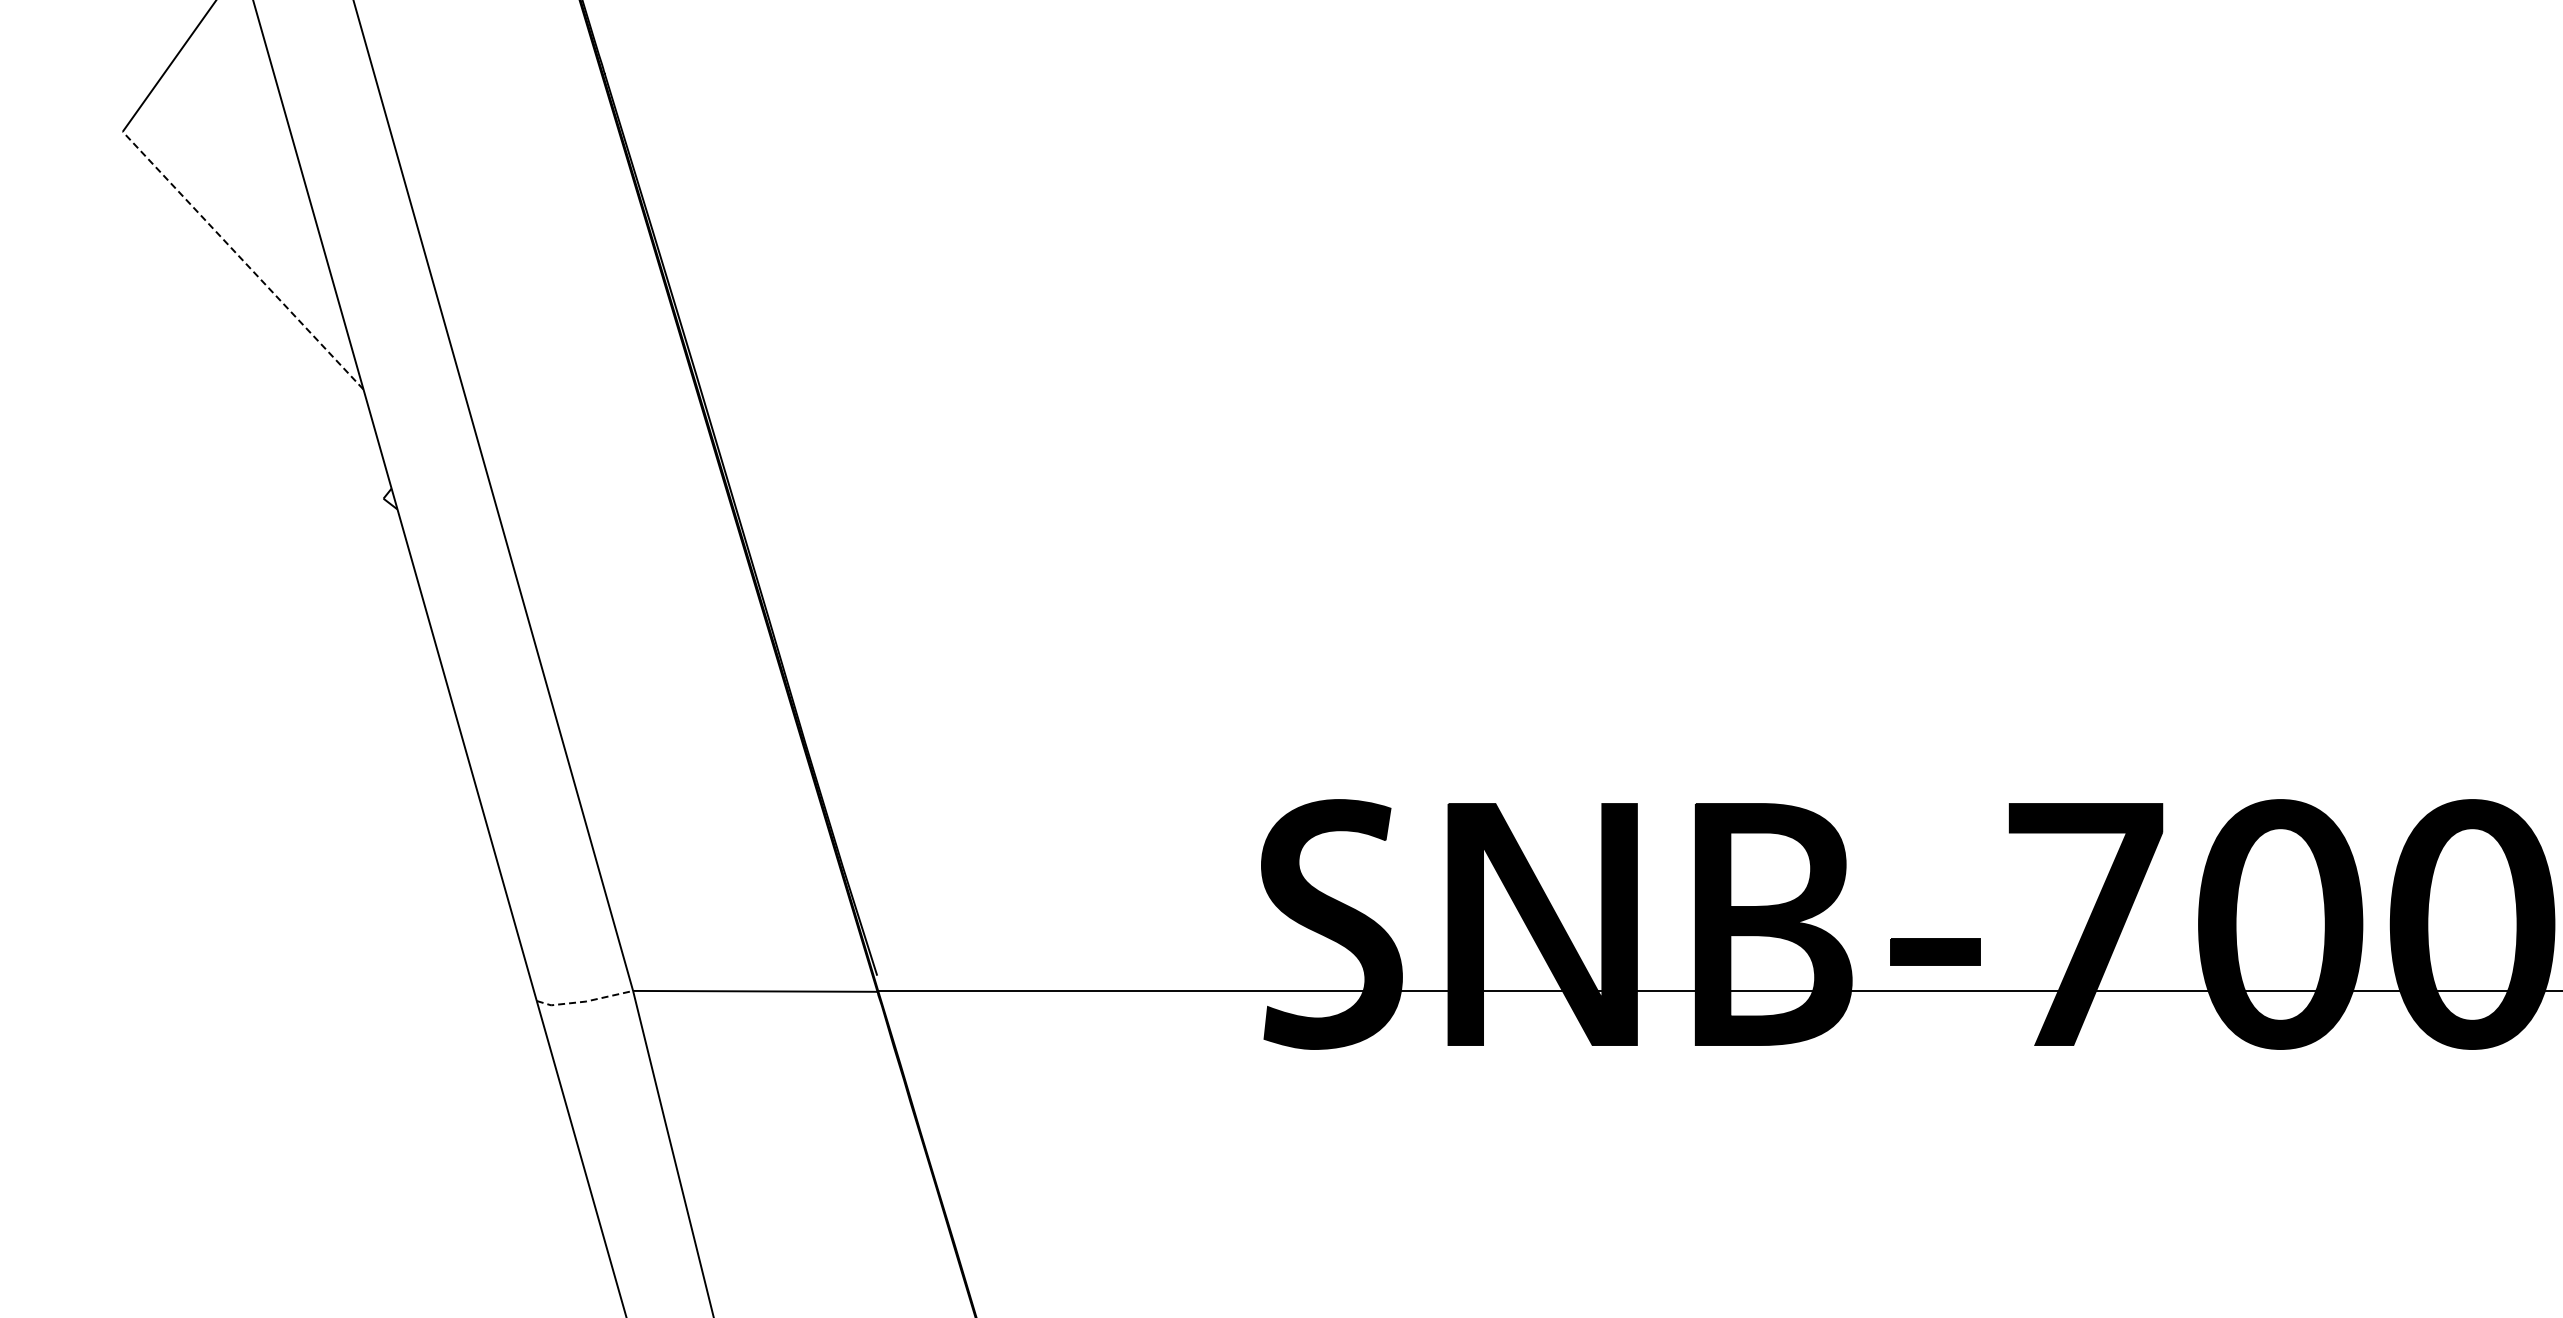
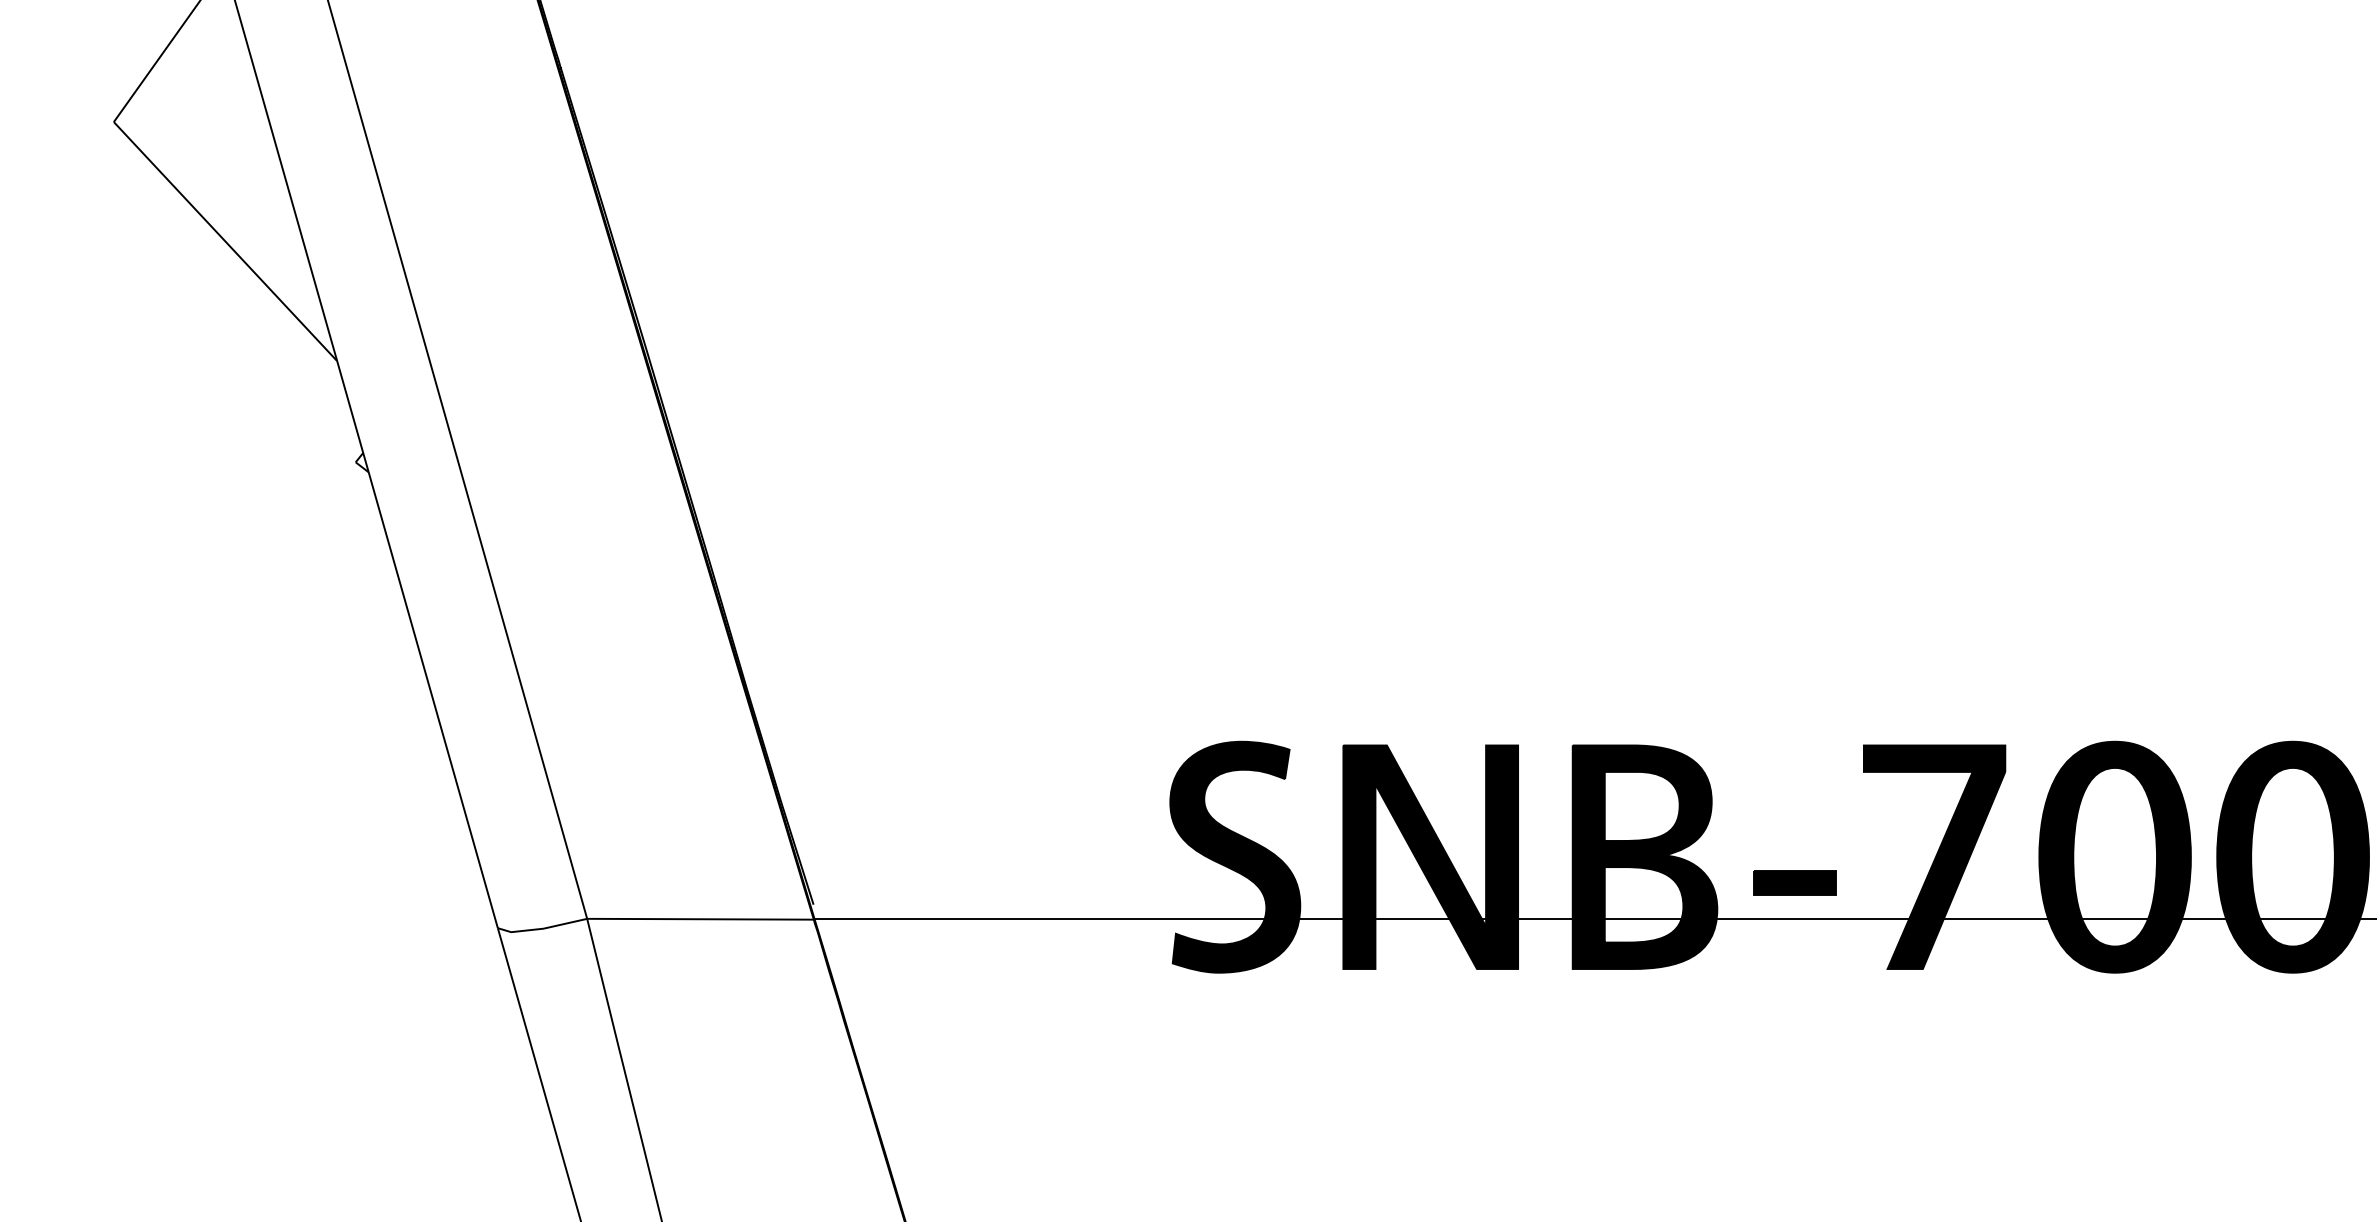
line: (242, 260) -> (224, 241), dashed -> solid
line: (584, 1001) -> (542, 928), dashed -> solid

